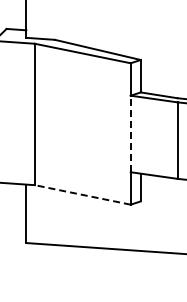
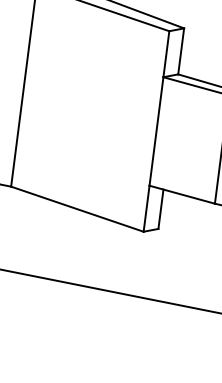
line: (130, 133) -> (156, 130), dashed -> solid
line: (82, 194) -> (77, 208), dashed -> solid

